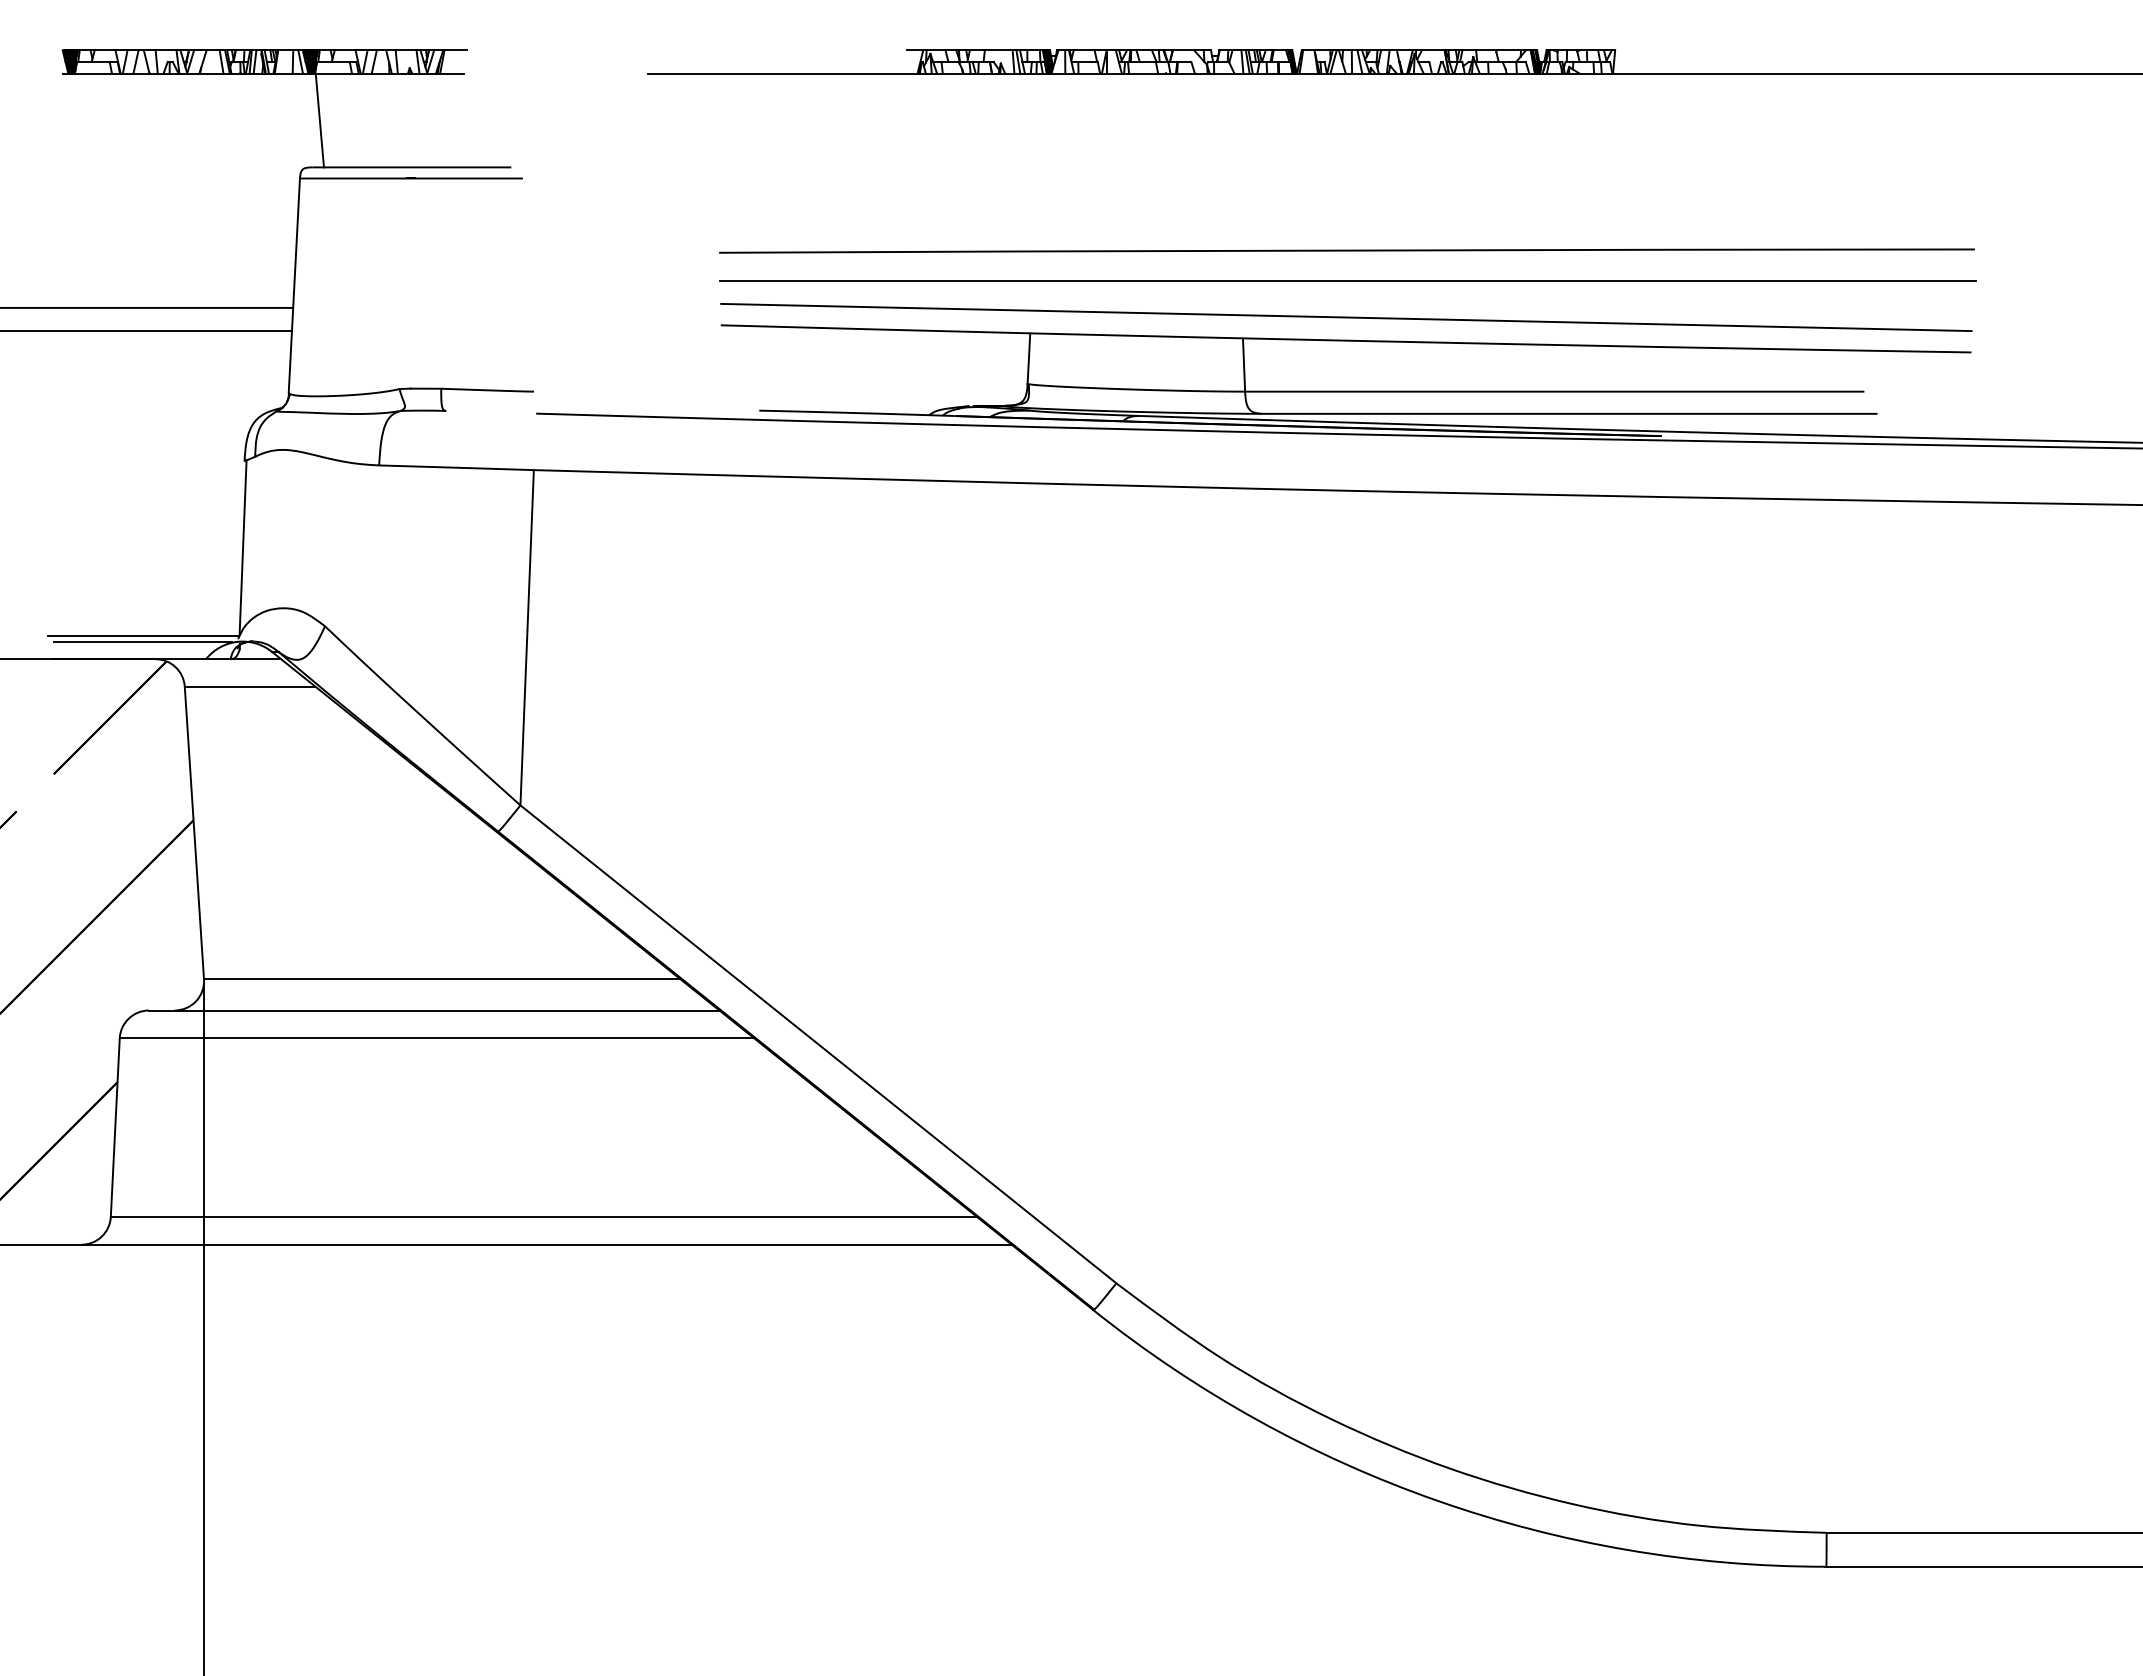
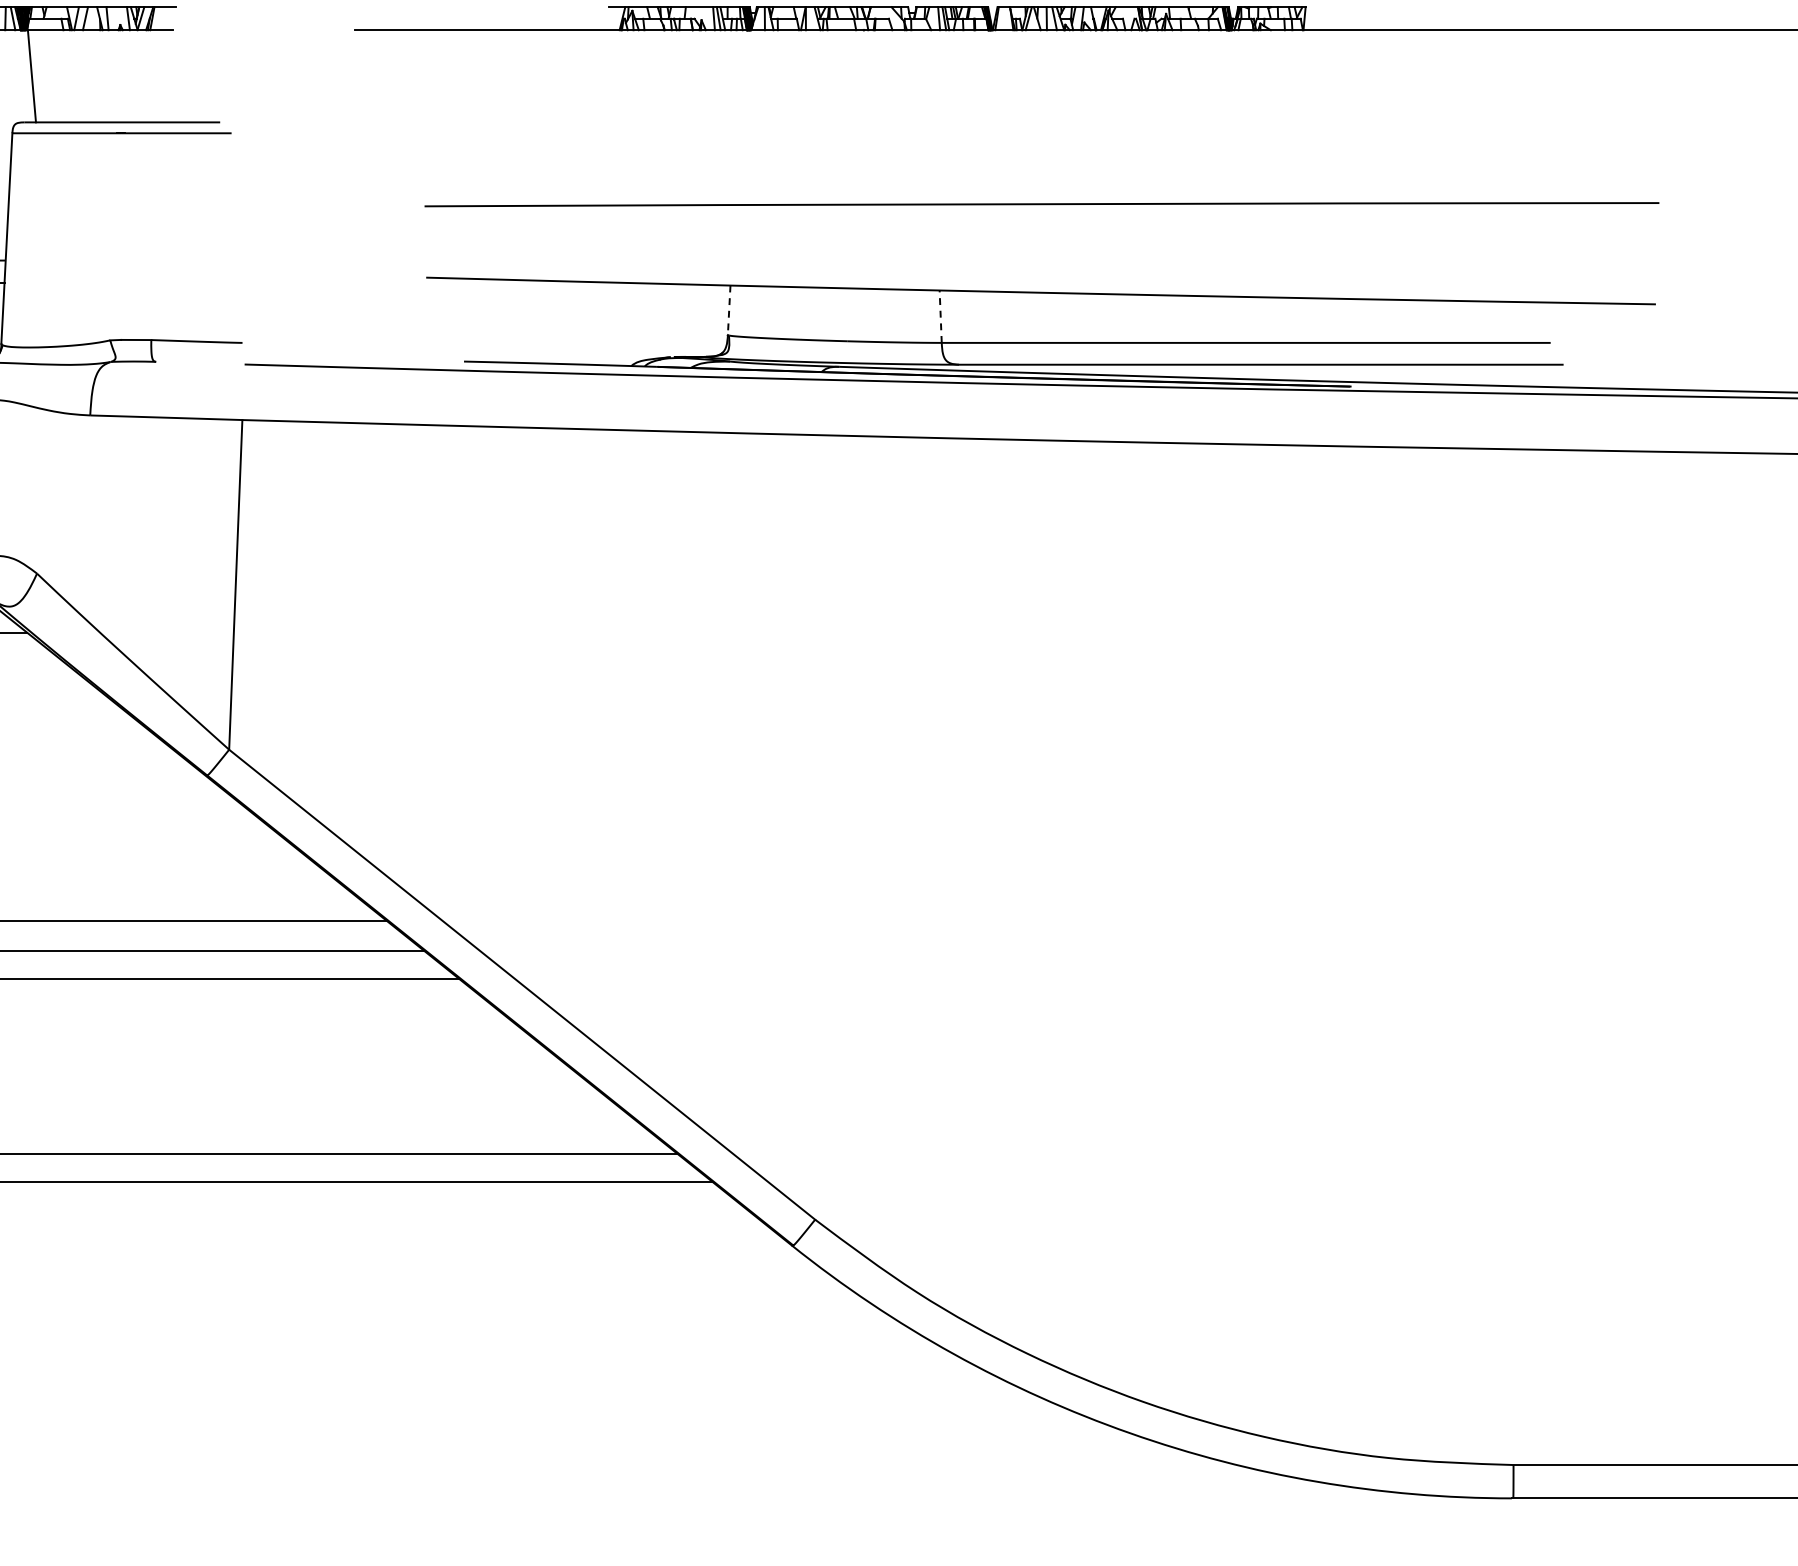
line: (1347, 281) -> (1042, 234), removed
line: (1346, 317) -> (1041, 269), removed
line: (1028, 359) -> (728, 311), solid -> dashed
line: (1244, 365) -> (941, 317), solid -> dashed

